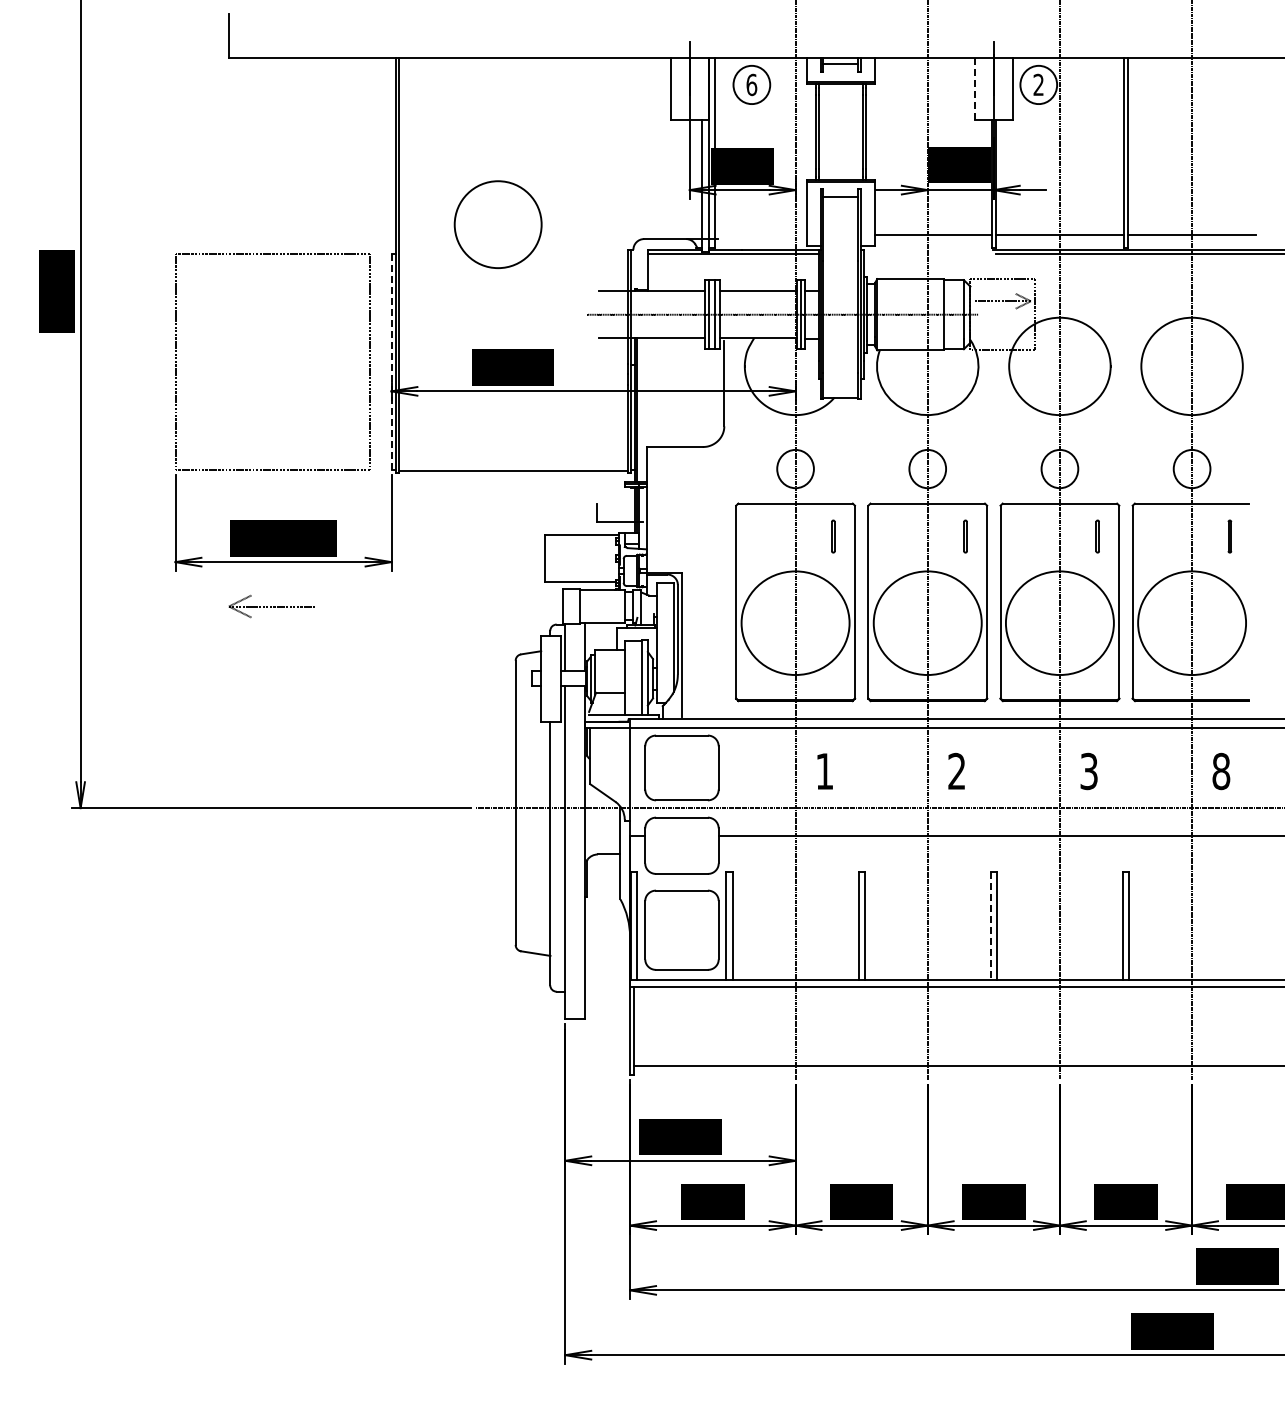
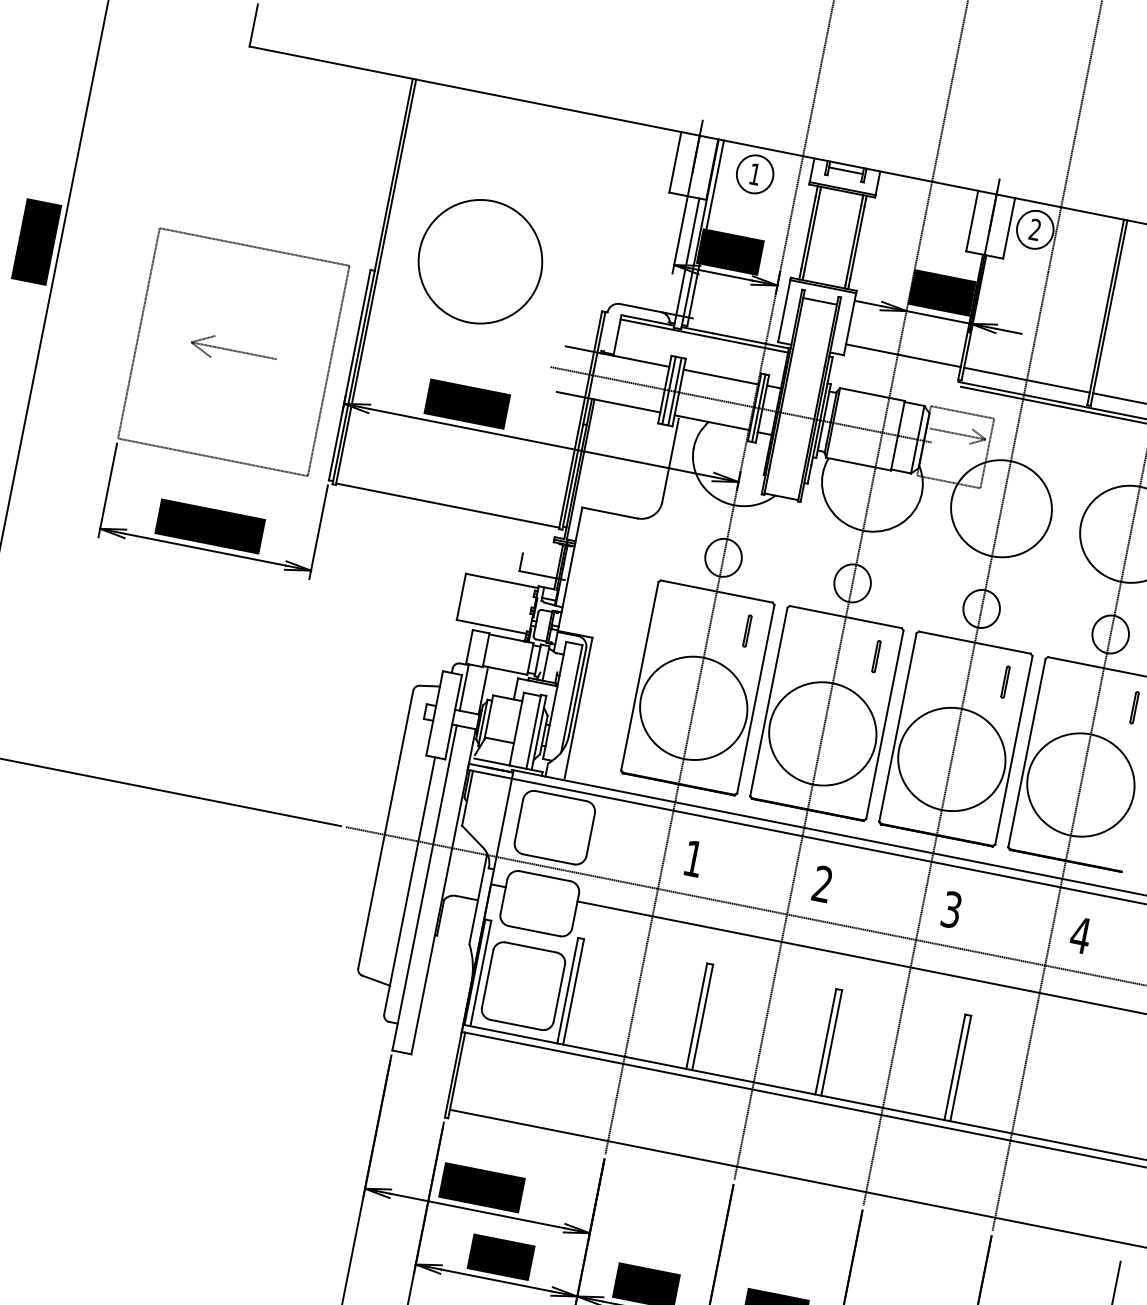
text: (751, 84) -> (754, 173), 6 -> 1
line: (974, 88) -> (971, 220), dashed -> solid
circle: (498, 224) -> (480, 261), size x1.43
line: (391, 361) -> (349, 374), dashed -> solid
part: (271, 606) -> (232, 350), moved
text: (1220, 771) -> (1079, 935), 8 -> 4
line: (990, 926) -> (825, 1042), dashed -> solid

